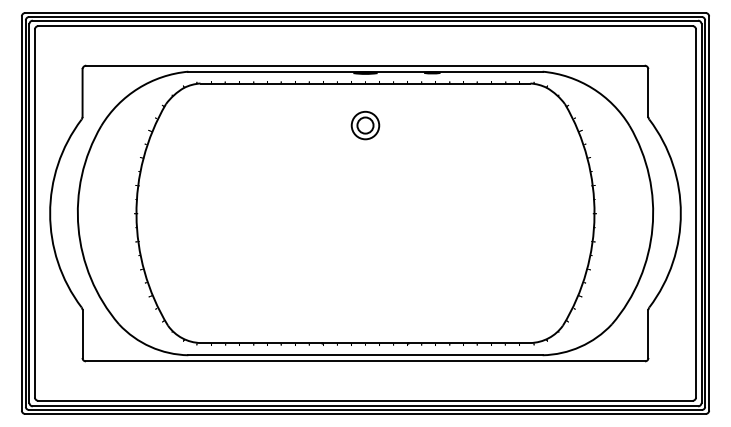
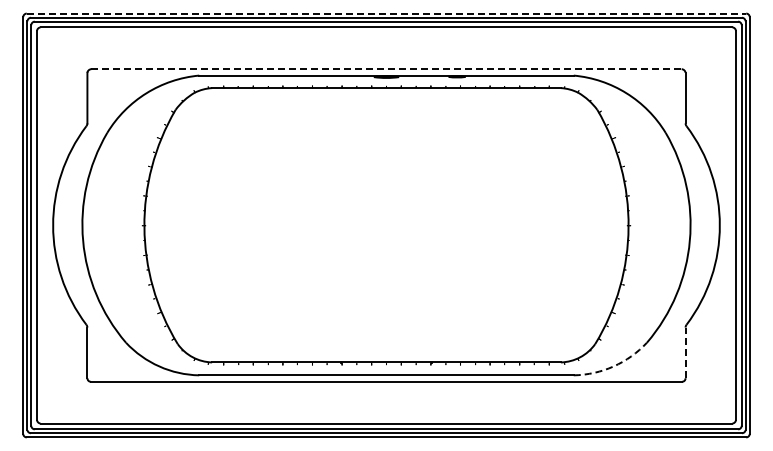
line: (365, 12) -> (386, 13), solid -> dashed
line: (366, 65) -> (387, 69), solid -> dashed
part: (365, 125) -> (386, 132), removed
line: (648, 333) -> (685, 352), solid -> dashed
arc: (580, 346) -> (613, 366), solid -> dashed

